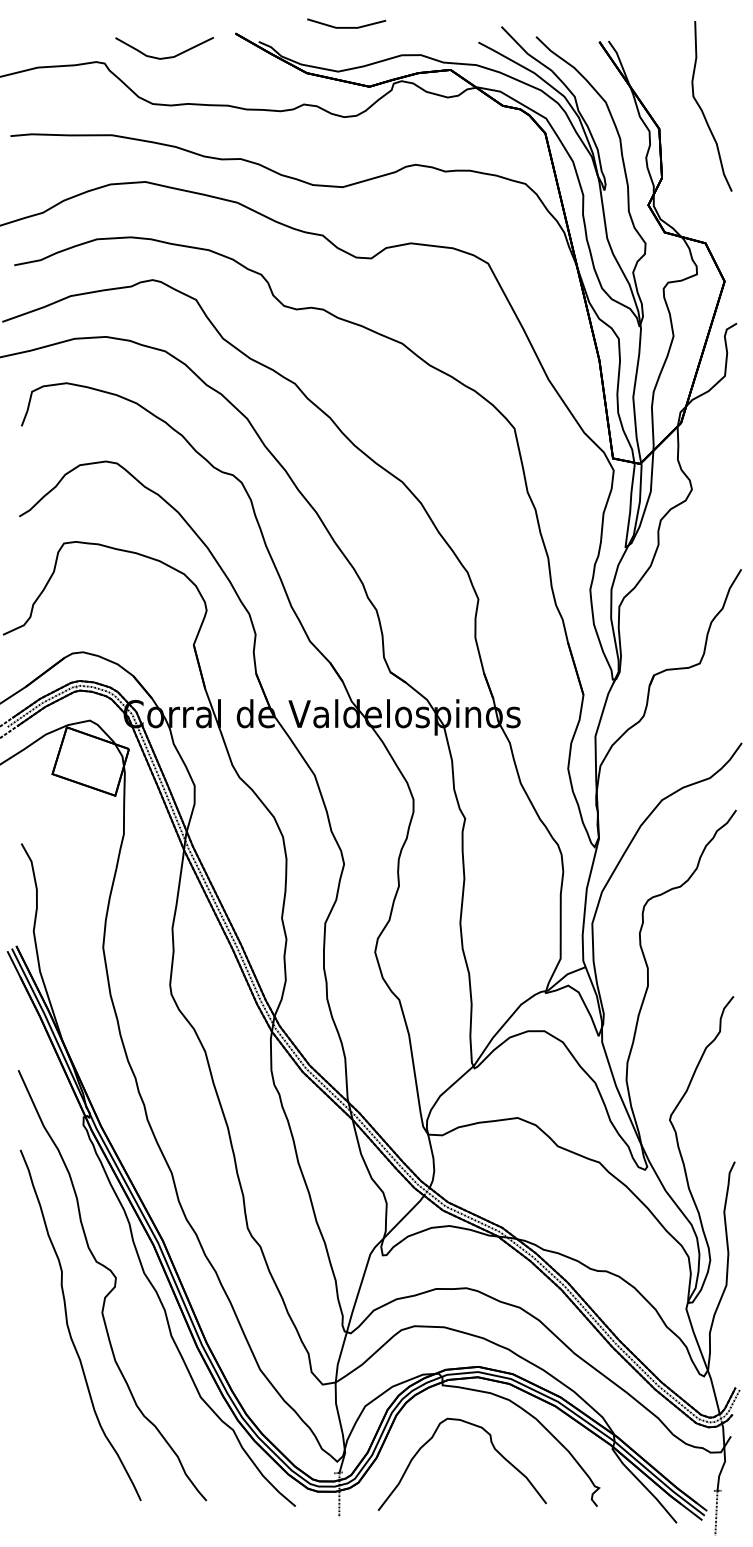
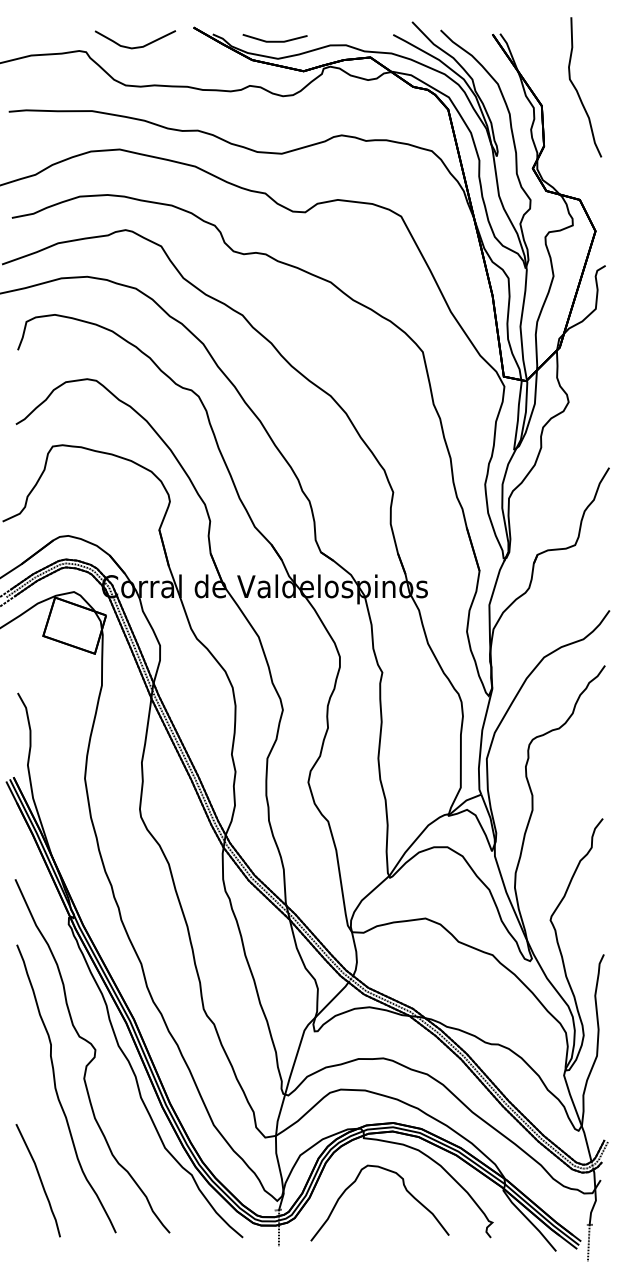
part: (346, 23) -> (274, 38), moved
part: (46, 1436) -> (38, 1180), added

